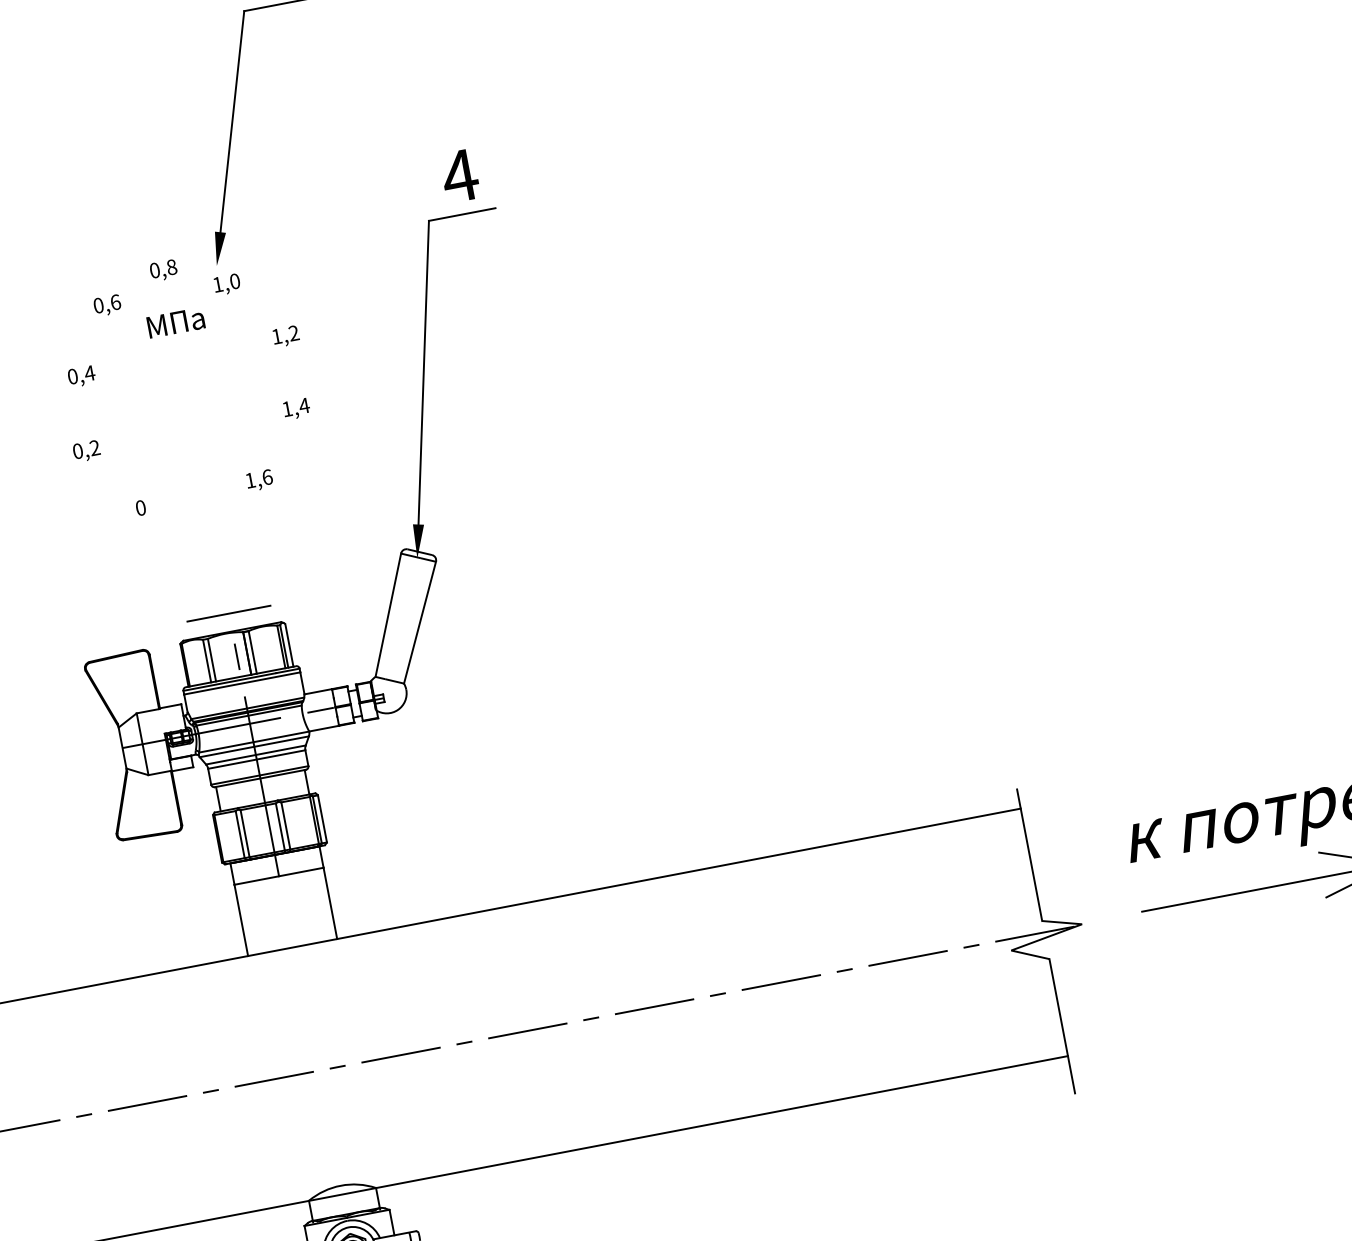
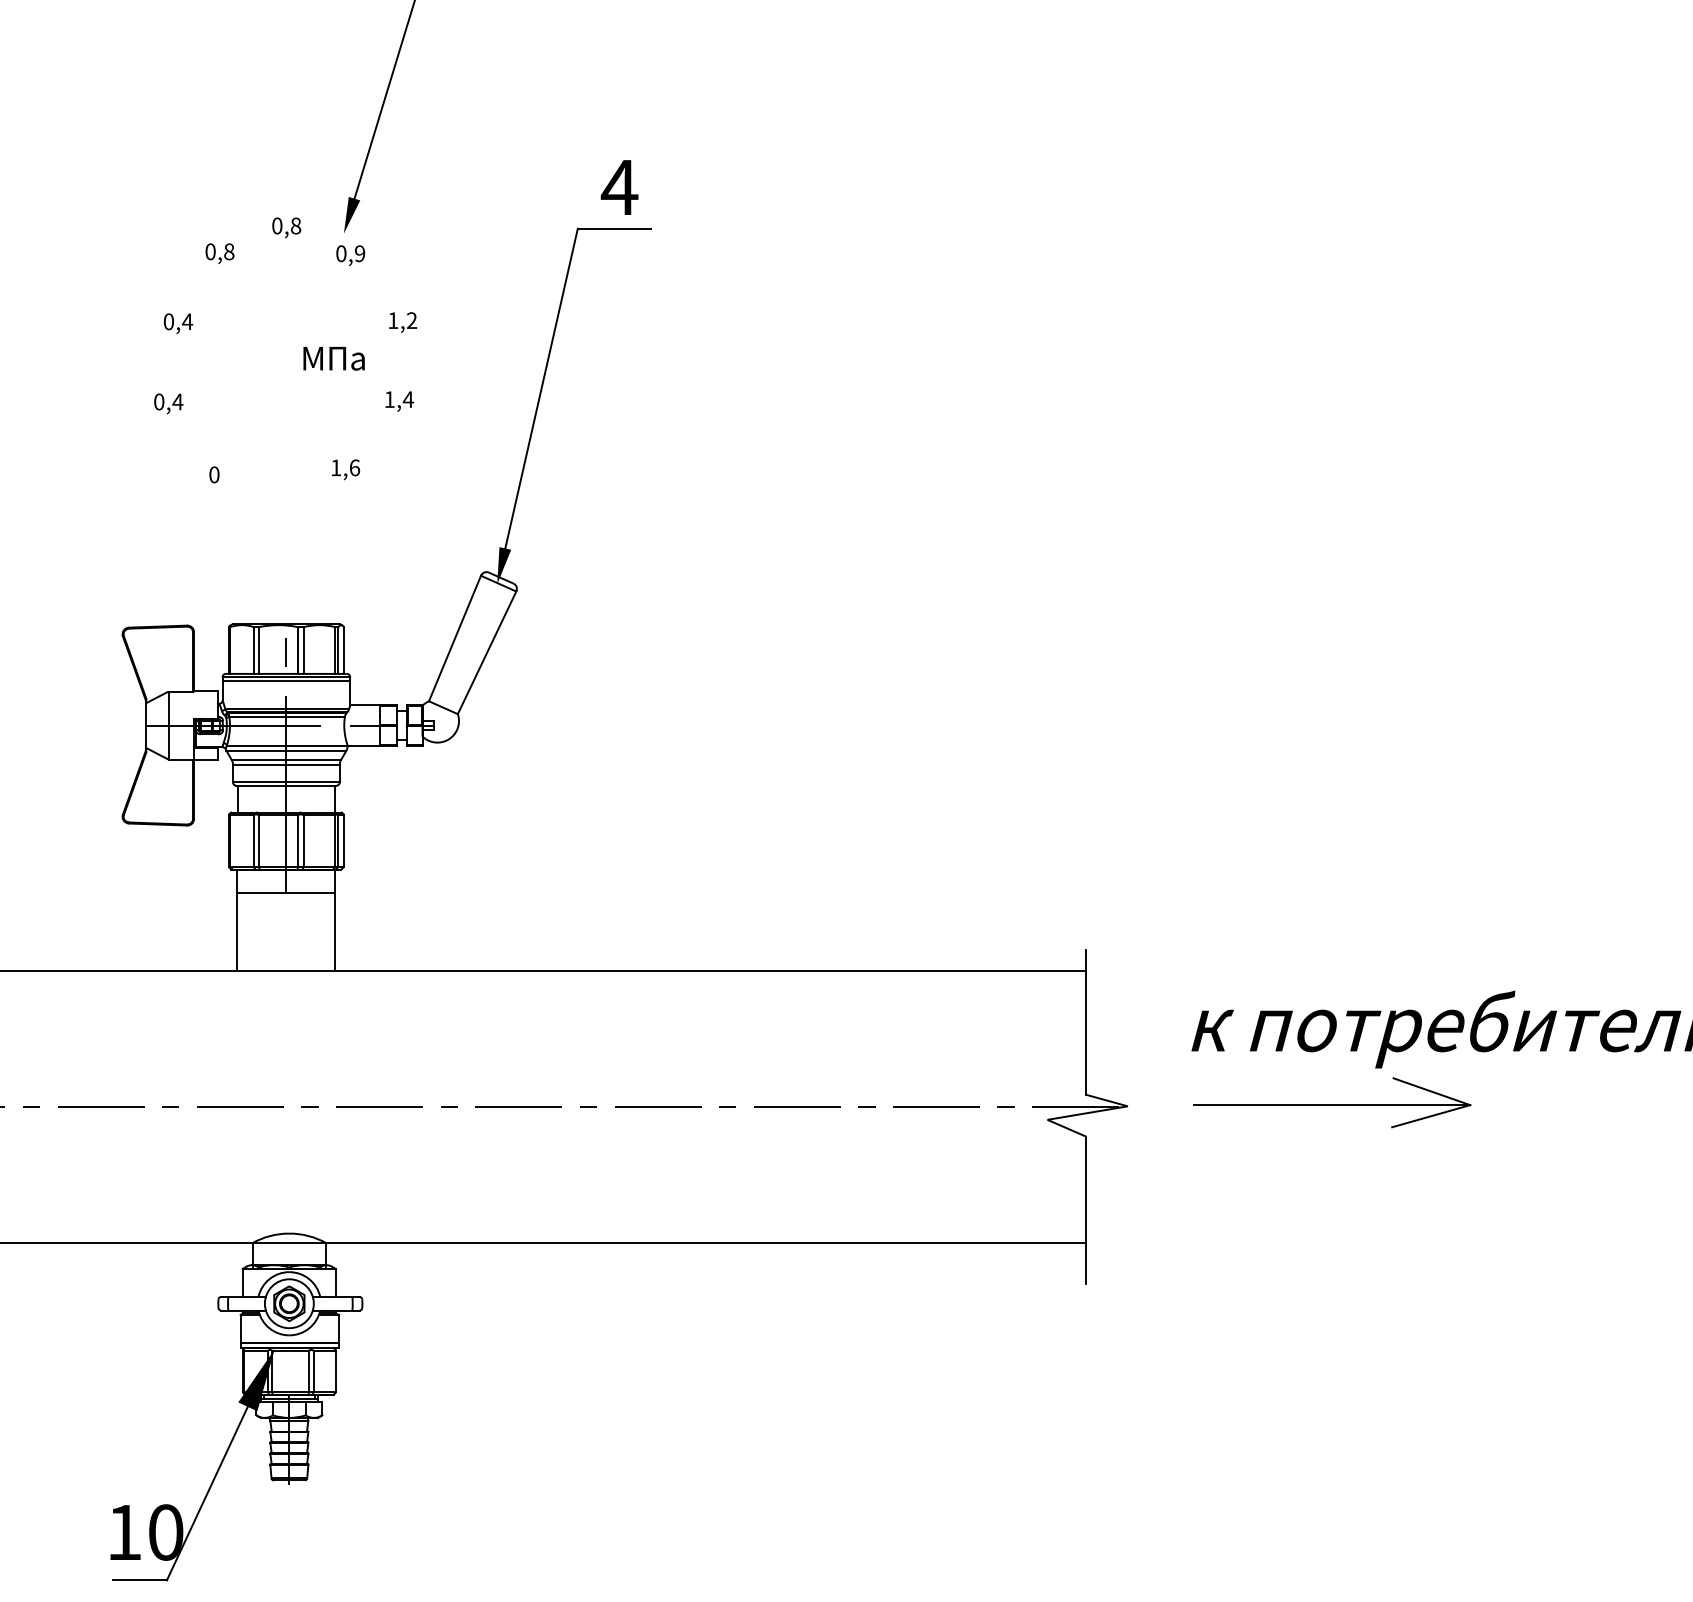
text: (226, 282) -> (350, 253), 1,0 -> 0,9
text: (115, 302) -> (229, 251), 0,6 -> 0,8
text: (175, 322) -> (333, 358), moved
text: (94, 447) -> (177, 401), 0,2 -> 0,4
line: (228, 613) -> (285, 604), removed

